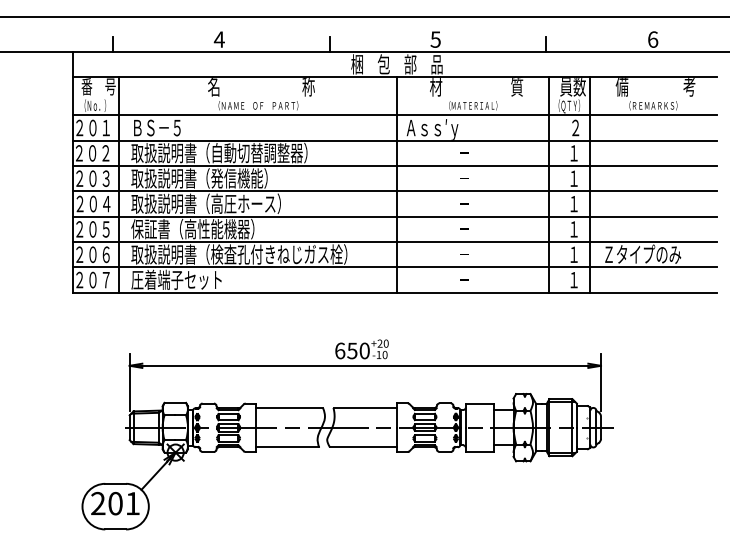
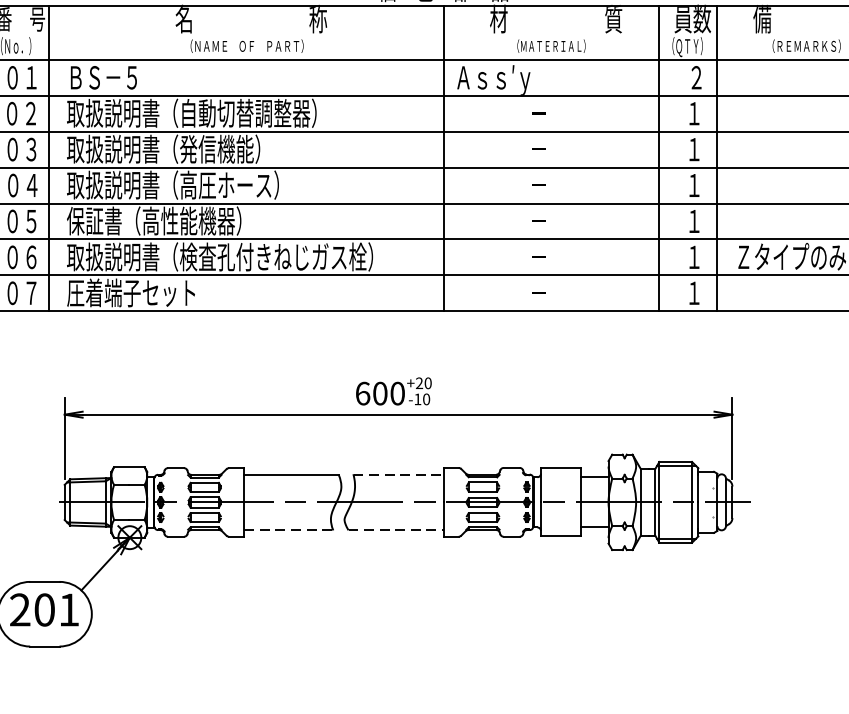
text: (352, 350) -> (380, 392), 650 -> 600
line: (365, 408) -> (398, 475), solid -> dashed
line: (288, 447) -> (289, 530), solid -> dashed
line: (363, 447) -> (395, 530), solid -> dashed

